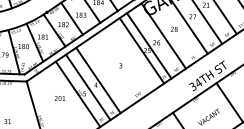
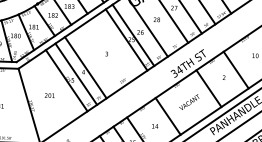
text: (59, 98) -> (49, 95), moved

